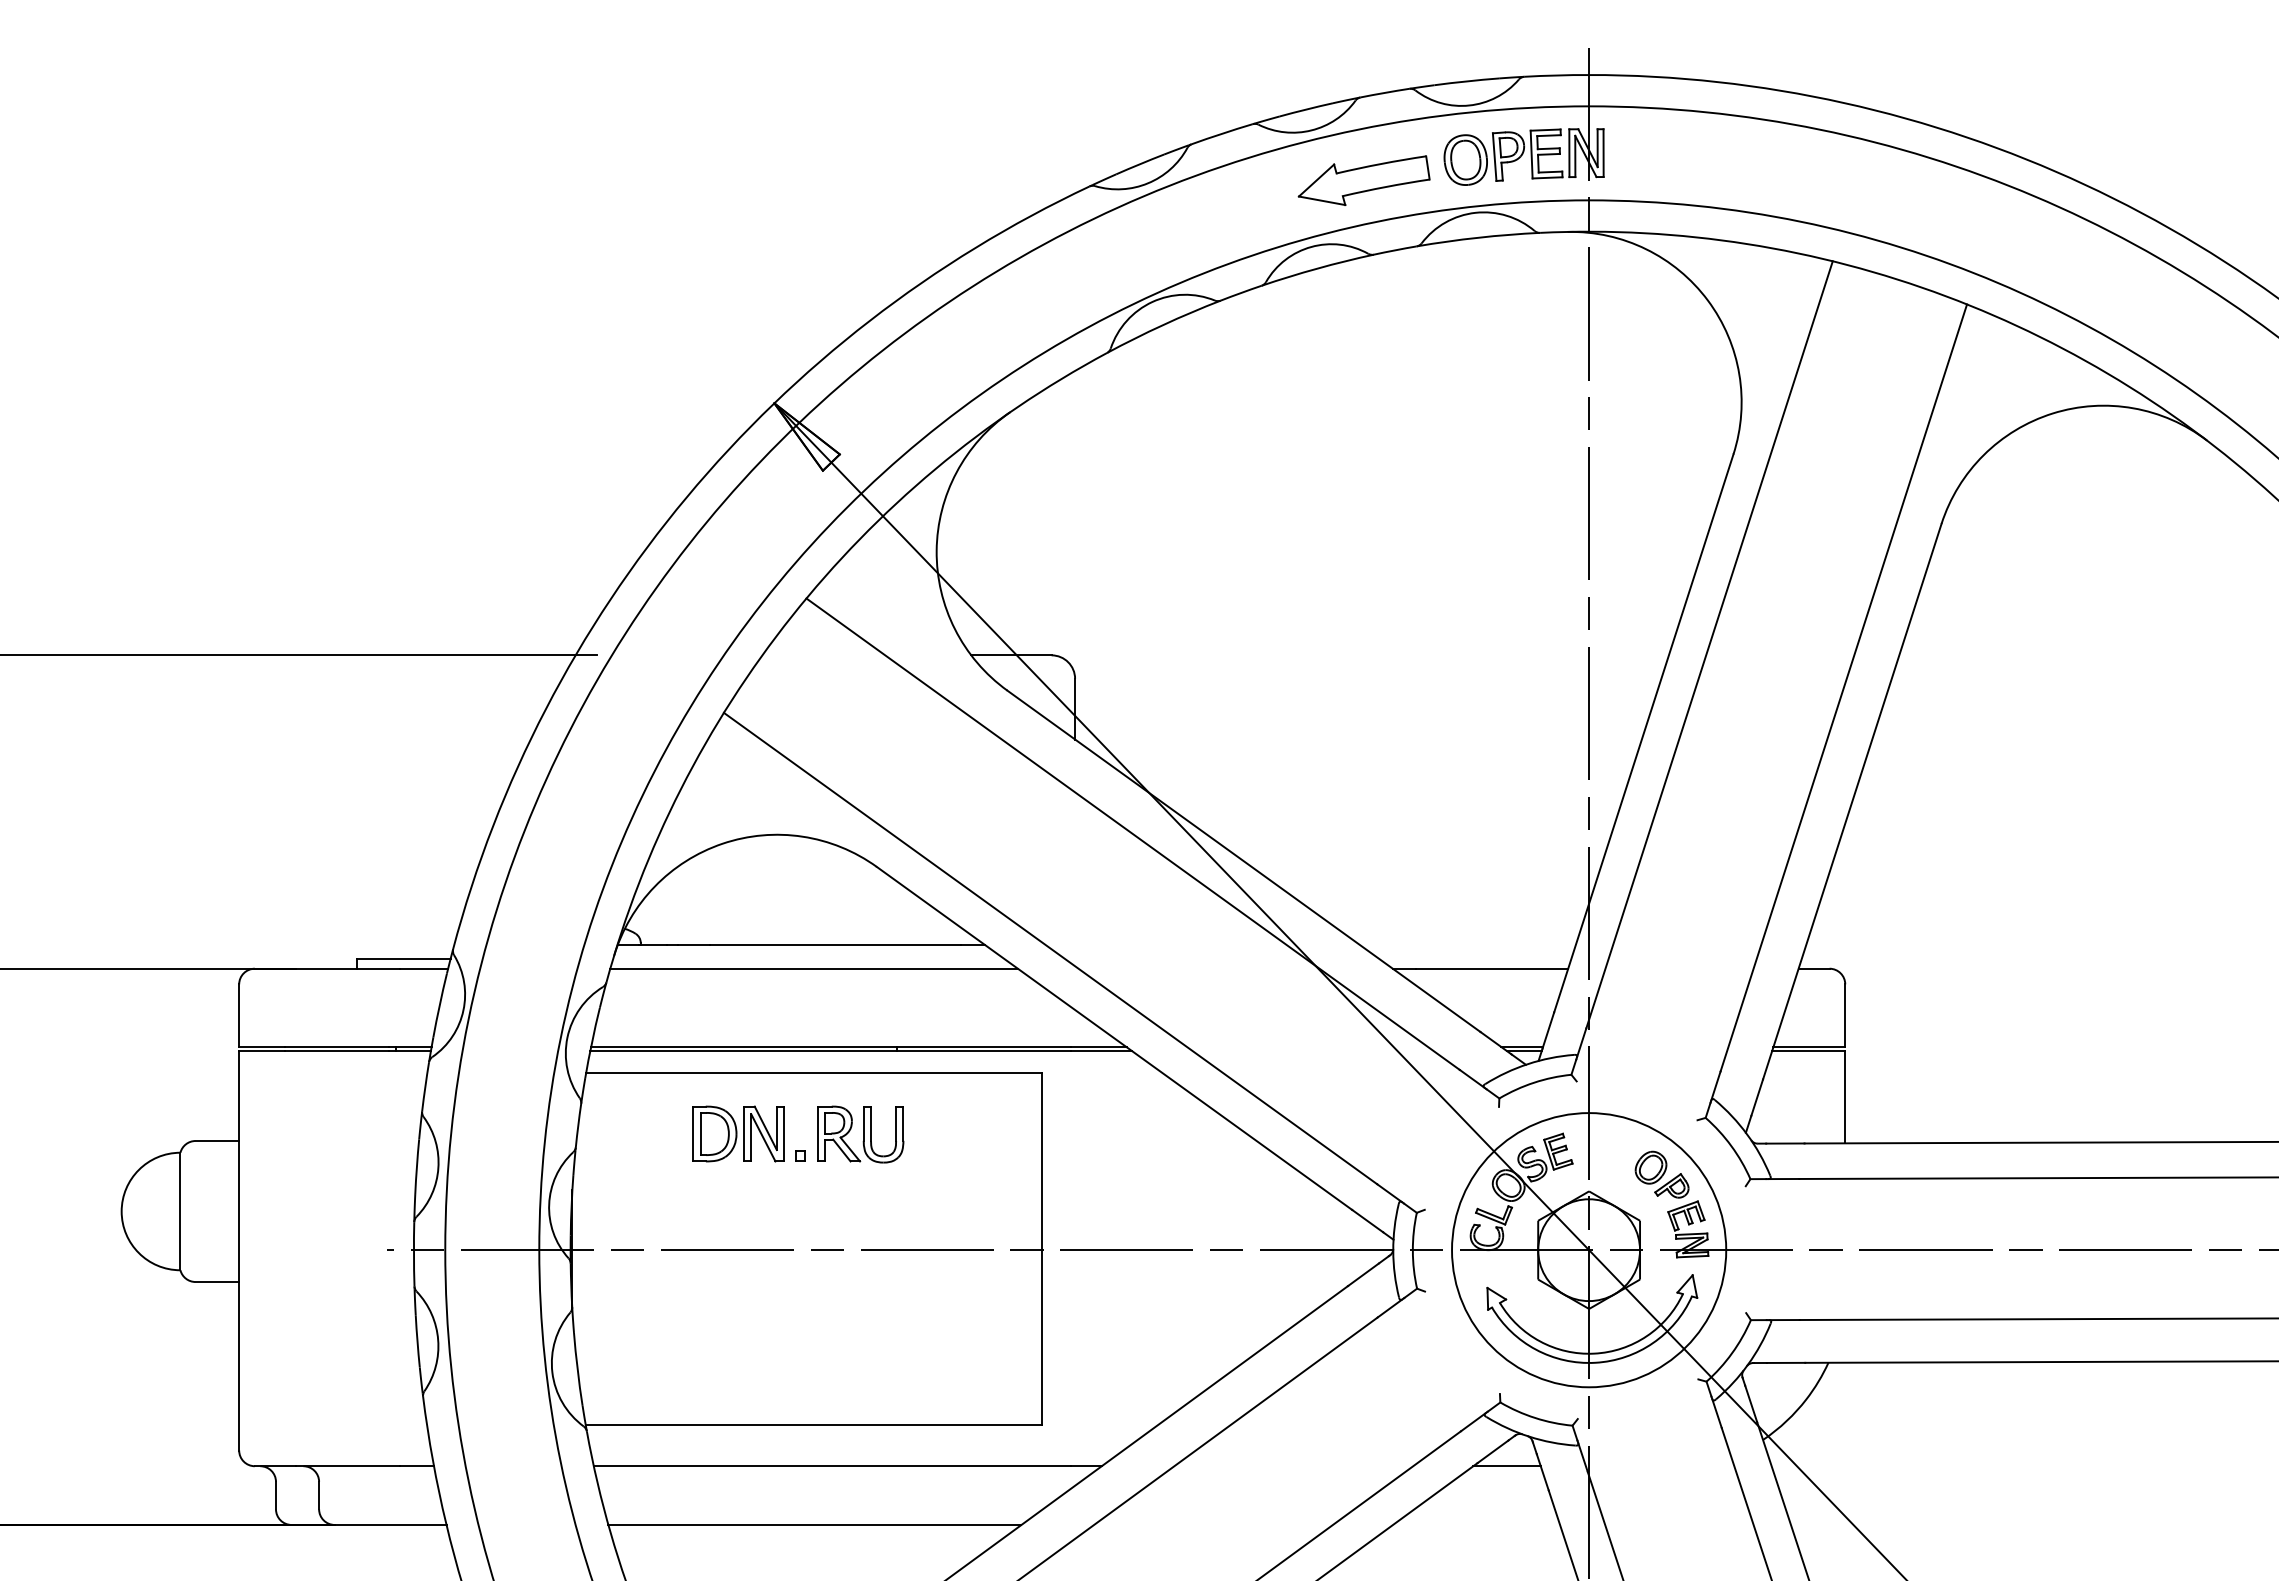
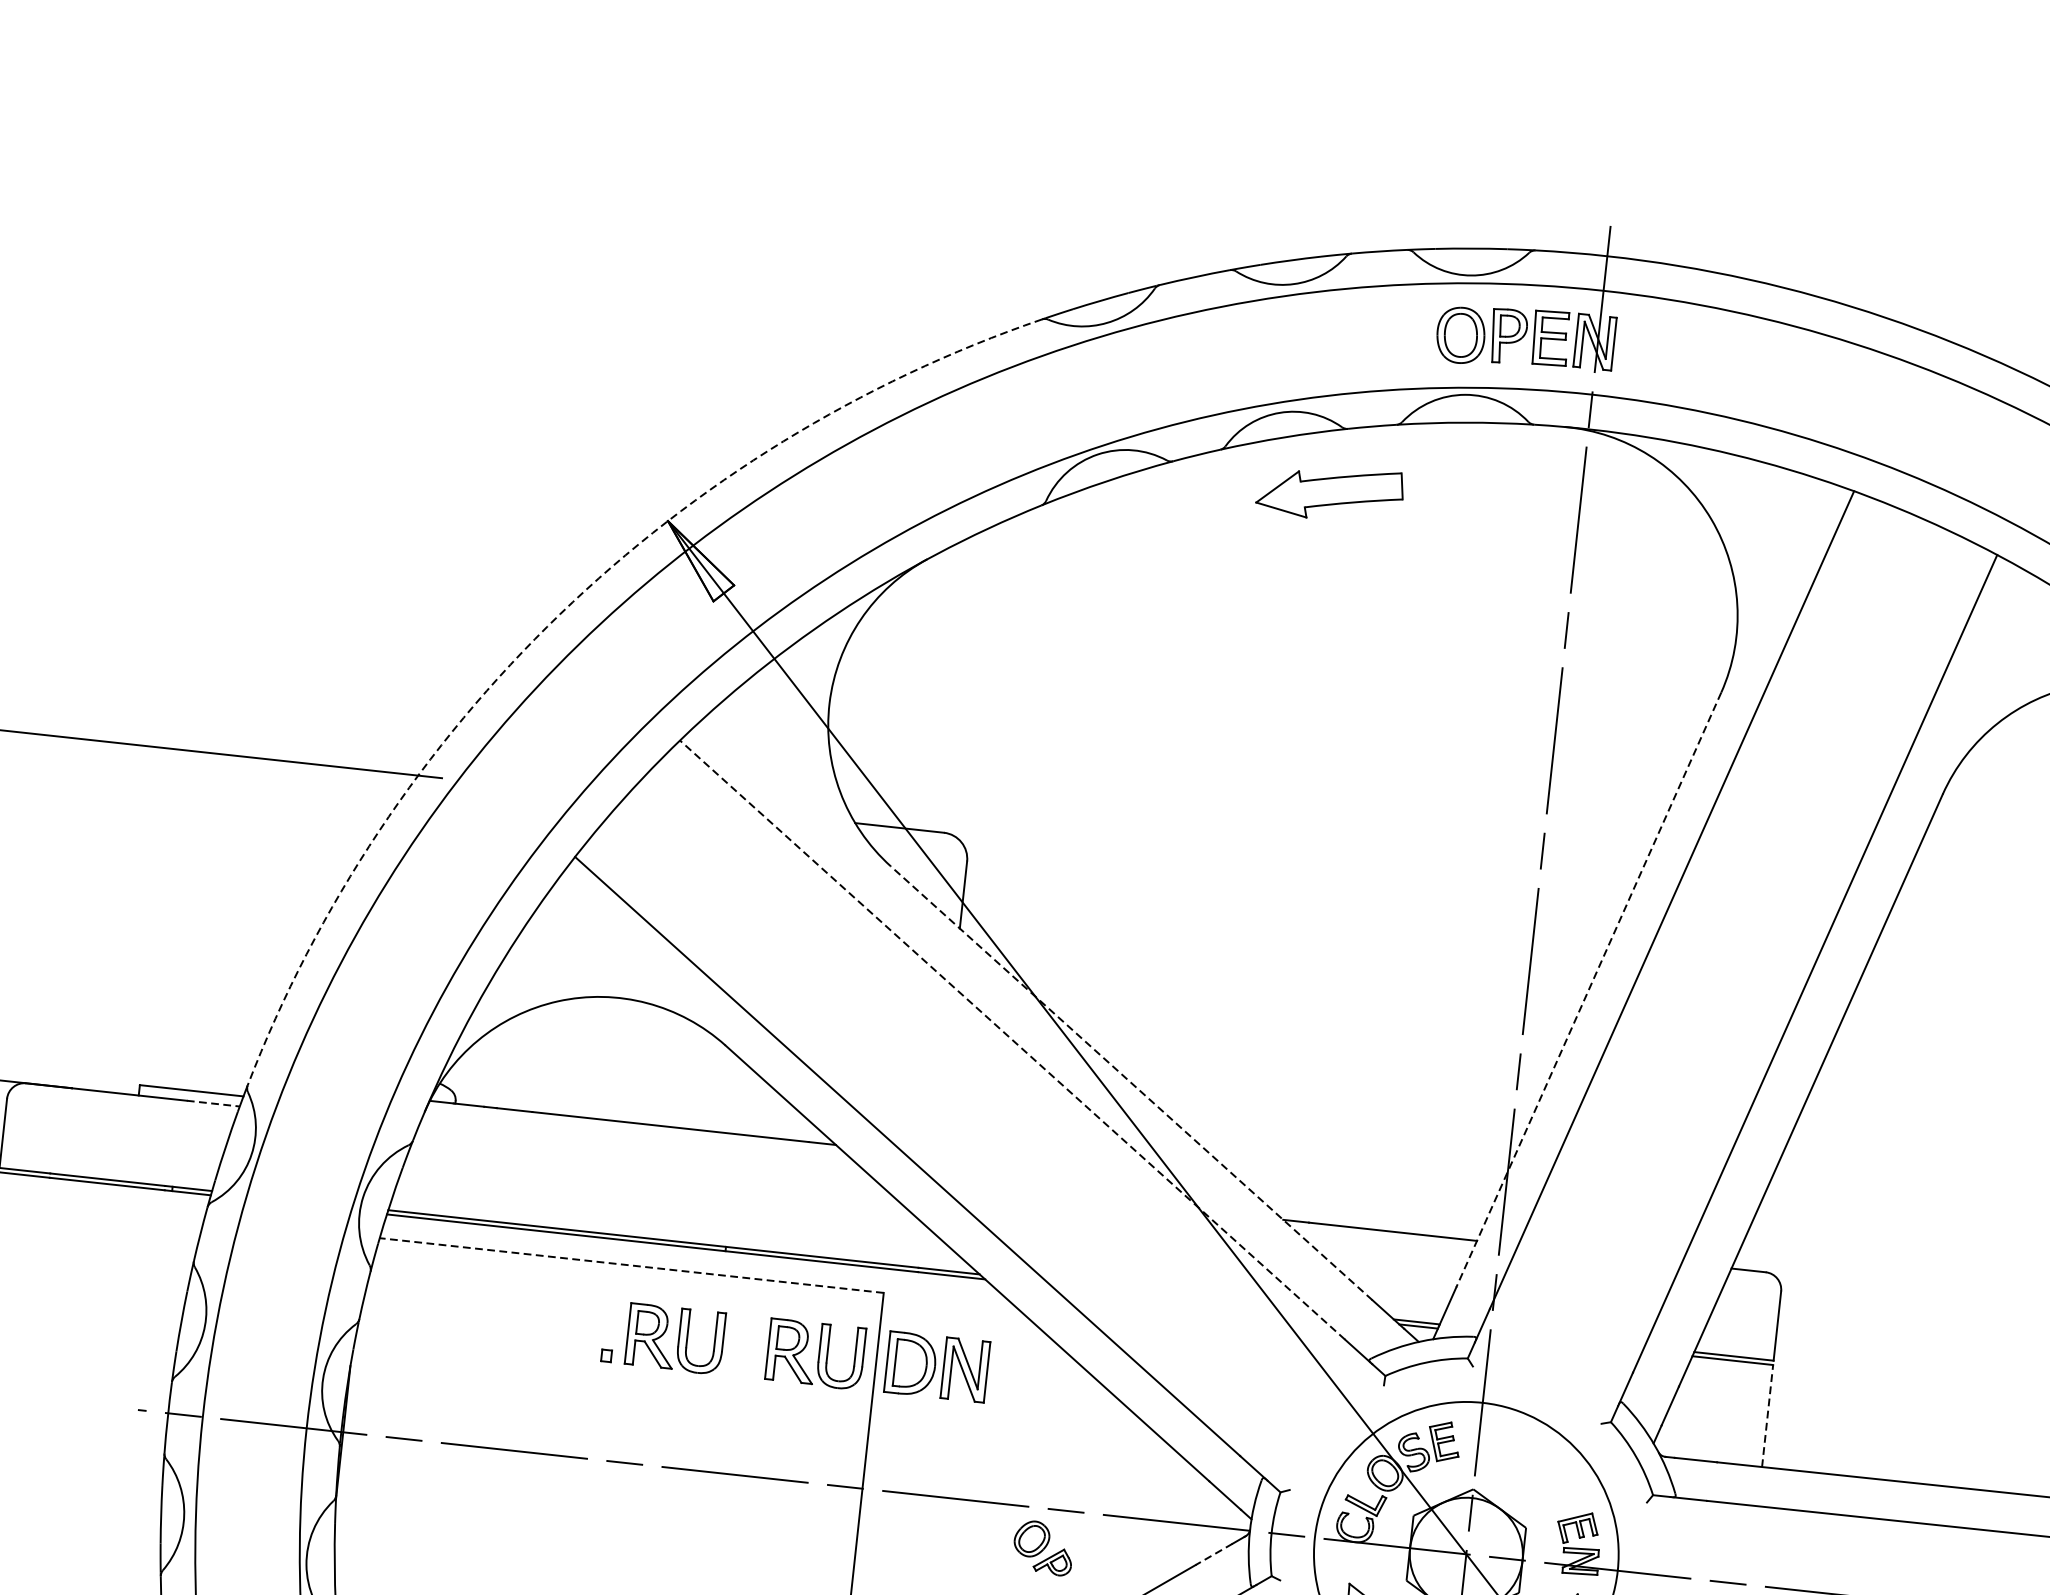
part: (1363, 180) -> (1329, 492), moved
arc: (686, 497) -> (559, 614), solid -> dashed
line: (1643, 733) -> (1588, 990), solid -> dashed
line: (1133, 834) -> (1012, 1040), solid -> dashed
line: (1243, 861) -> (1131, 1083), solid -> dashed
line: (424, 968) -> (213, 1103), solid -> dashed
line: (813, 968) -> (643, 1150), removed
line: (813, 1072) -> (630, 1264), solid -> dashed
line: (1845, 1096) -> (1767, 1415), solid -> dashed
part: (738, 1133) -> (937, 1366), moved
part: (987, 1134) -> (815, 1354), added
part: (1661, 1174) -> (1042, 1547), moved
line: (1363, 1275) -> (1214, 1555), solid -> dashed

